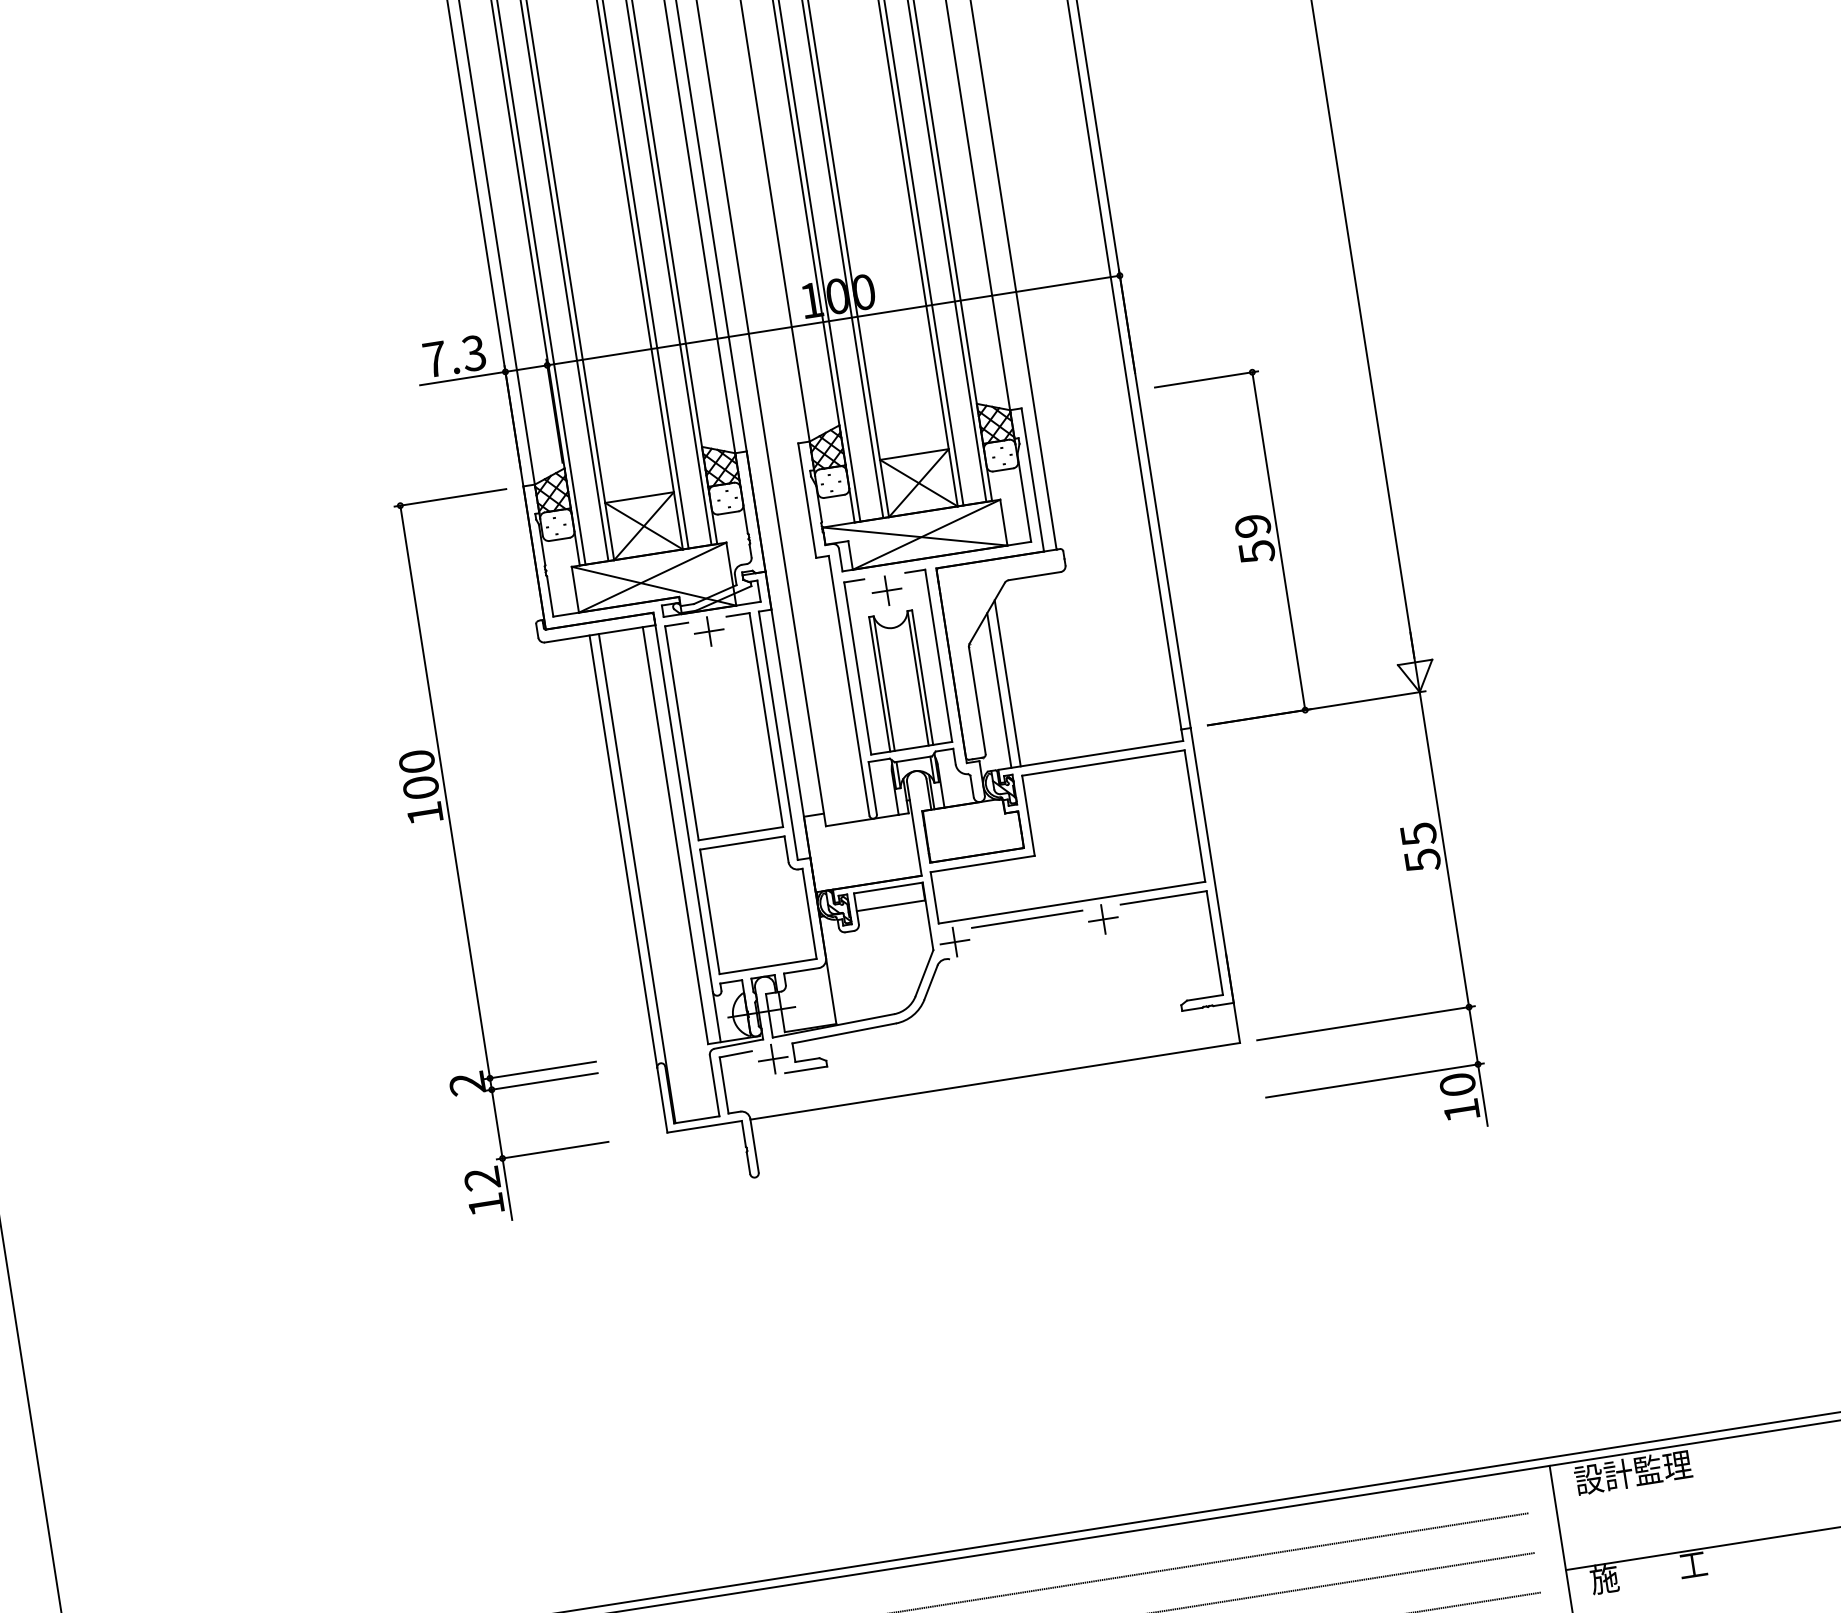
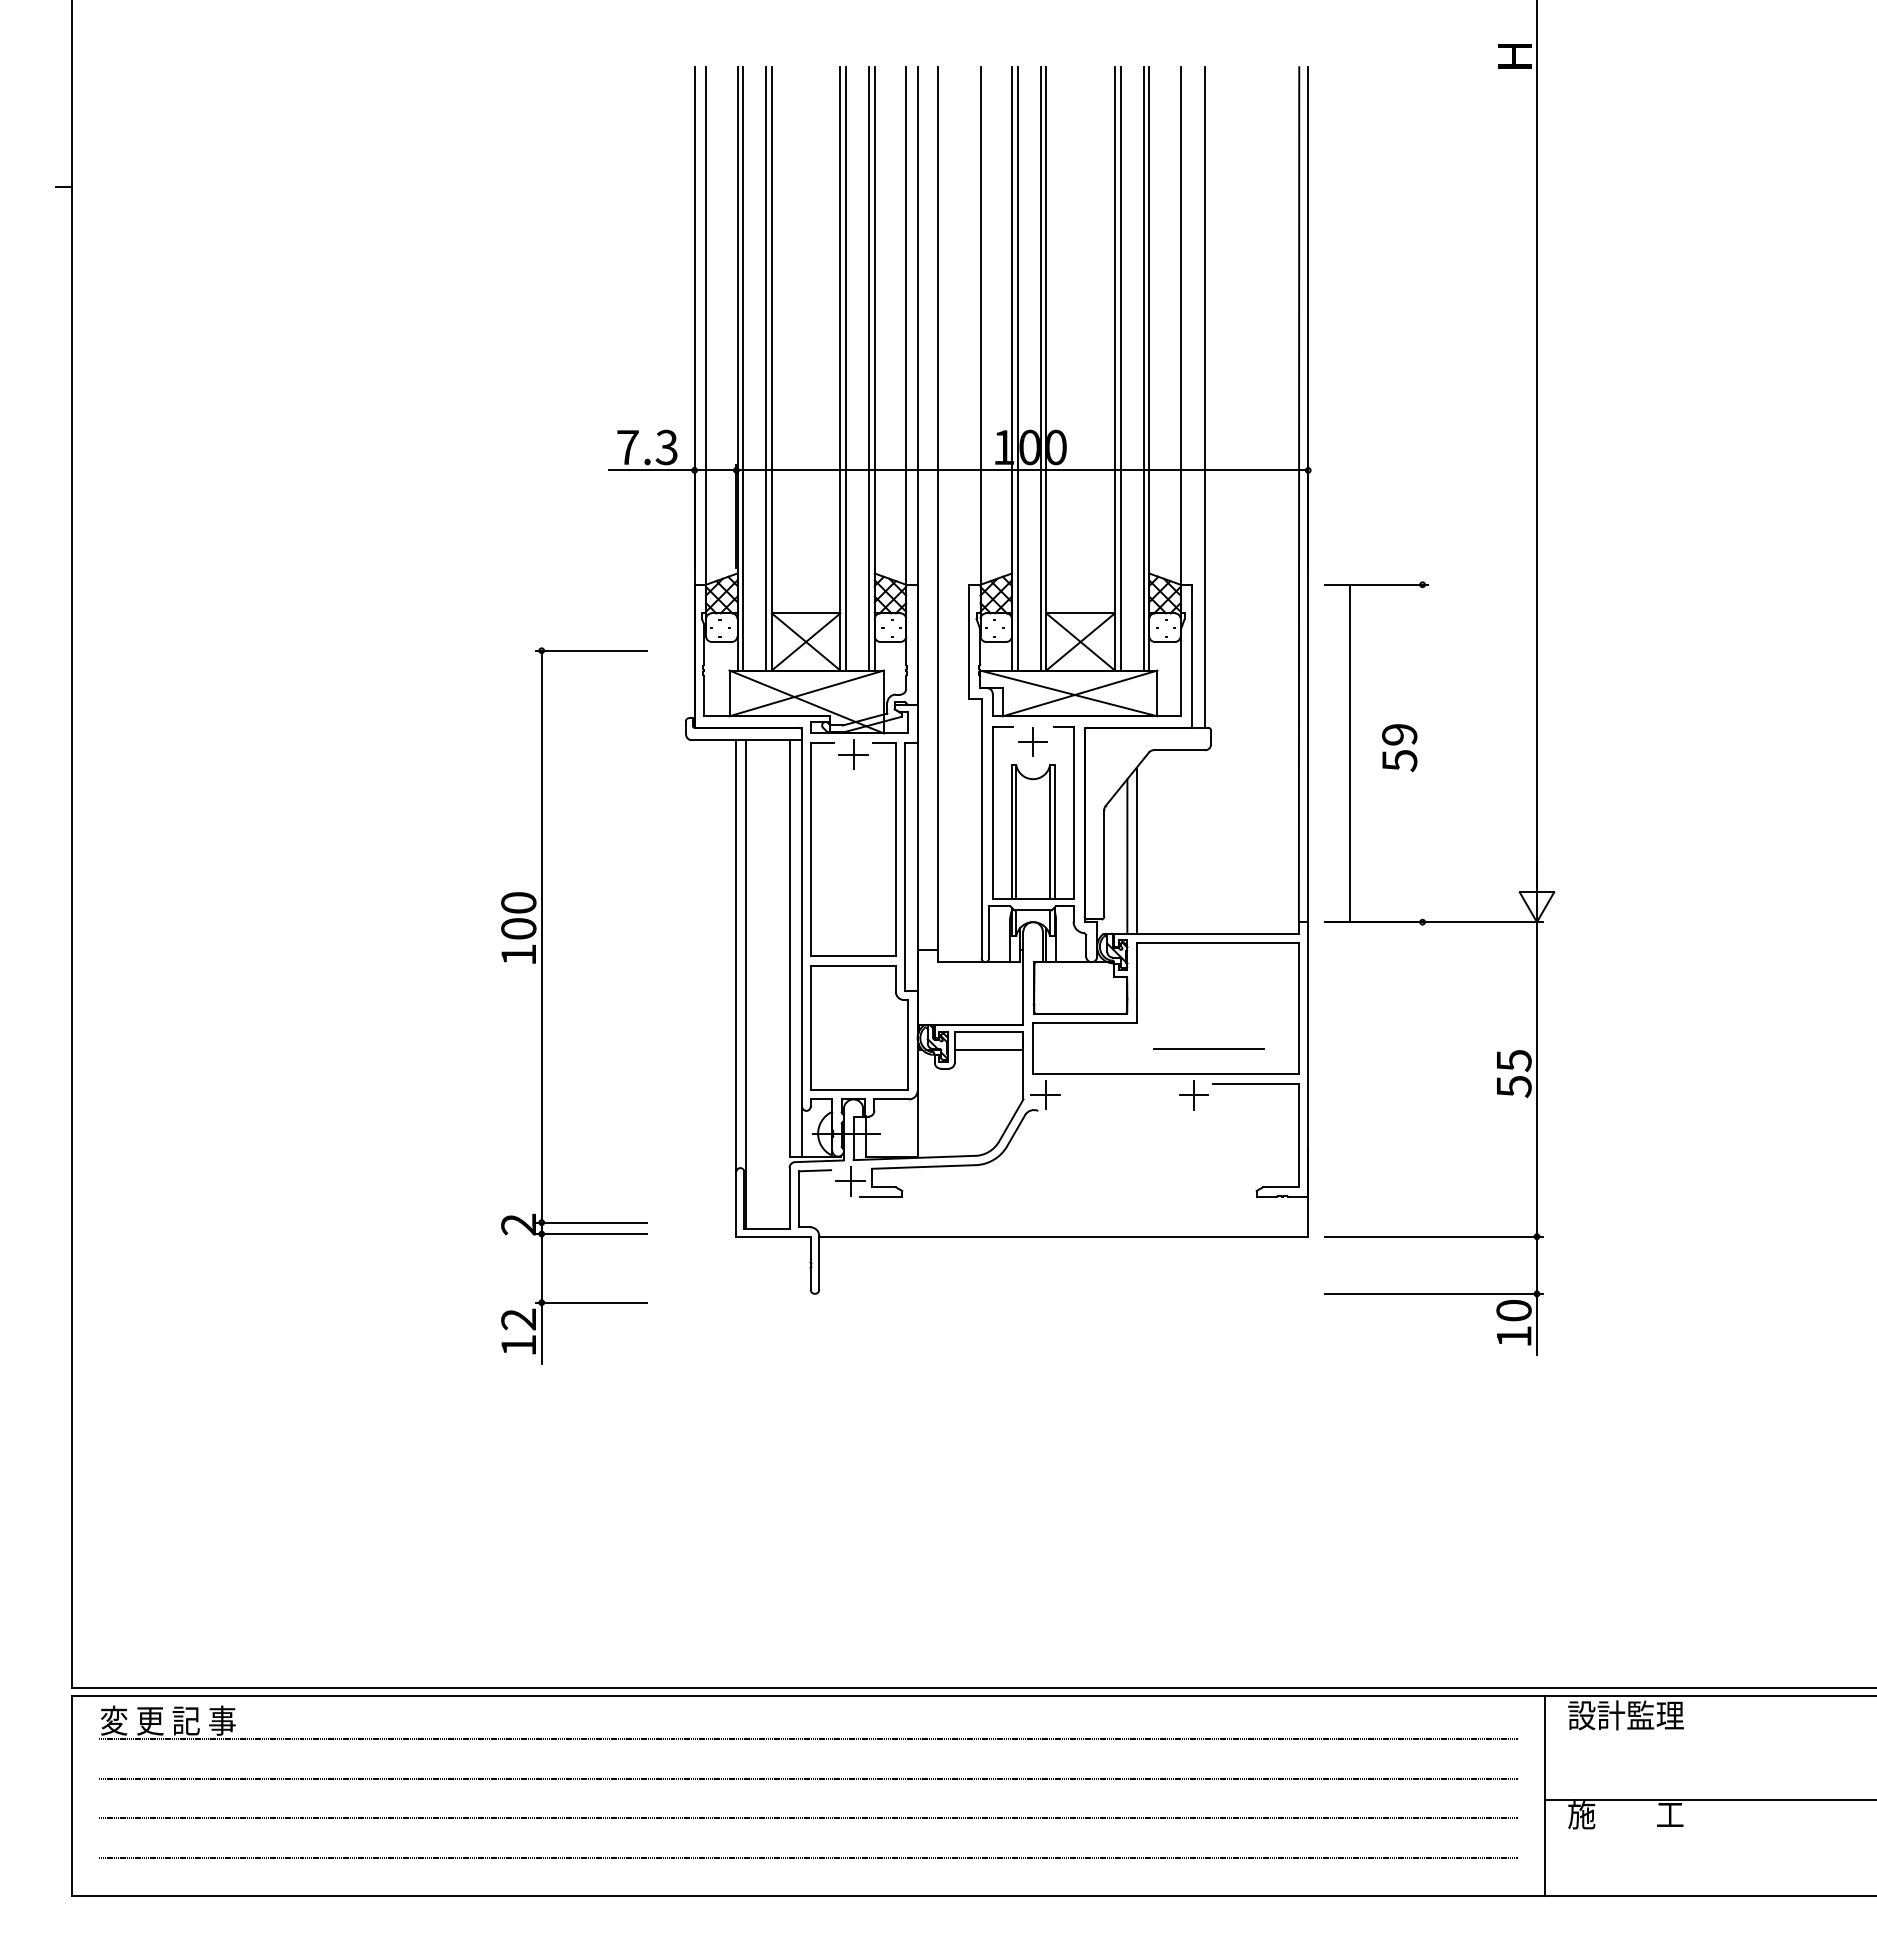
line: (1278, 541) -> (1349, 753), moved
part: (456, 860) -> (542, 1005), moved
line: (1027, 919) -> (1208, 1048), moved

